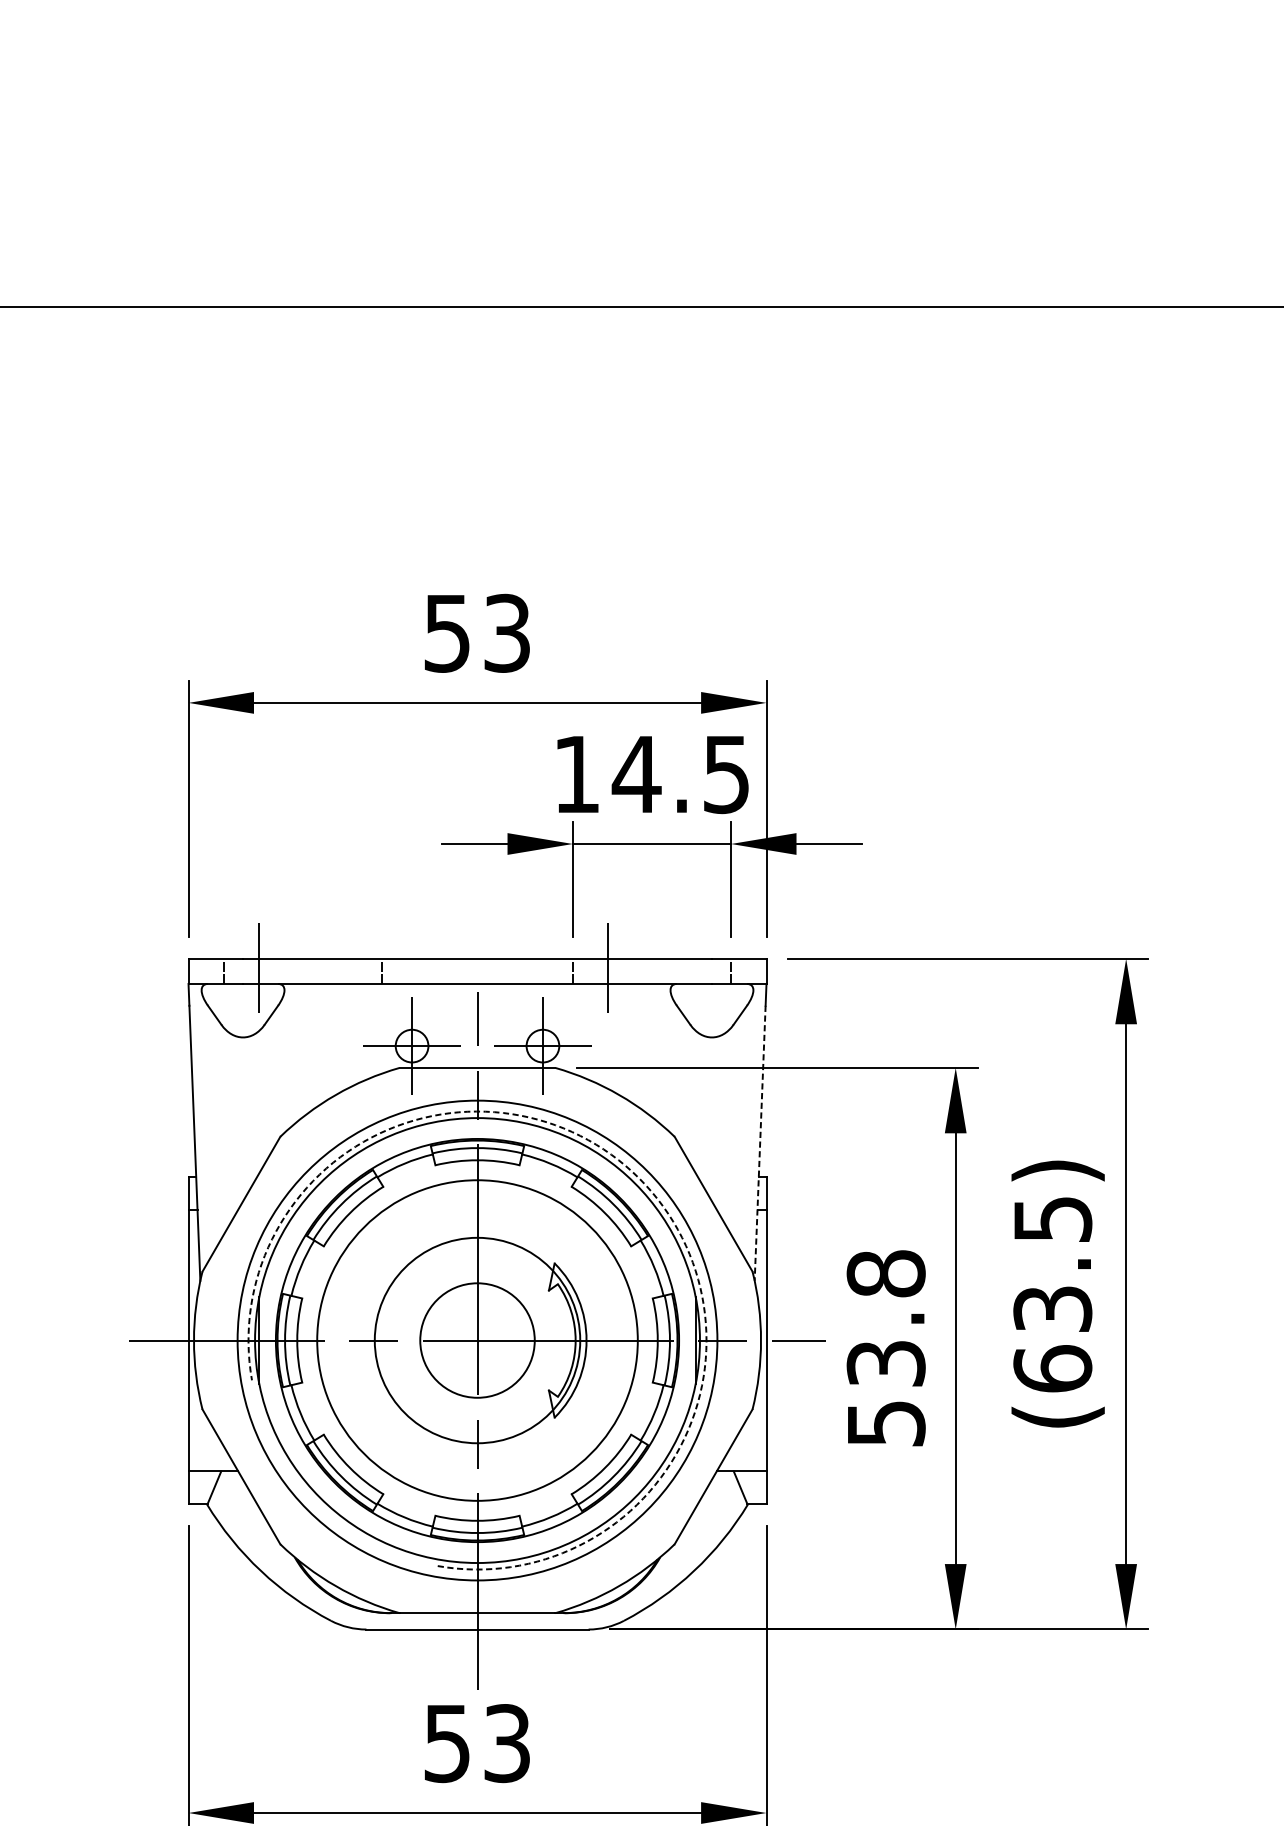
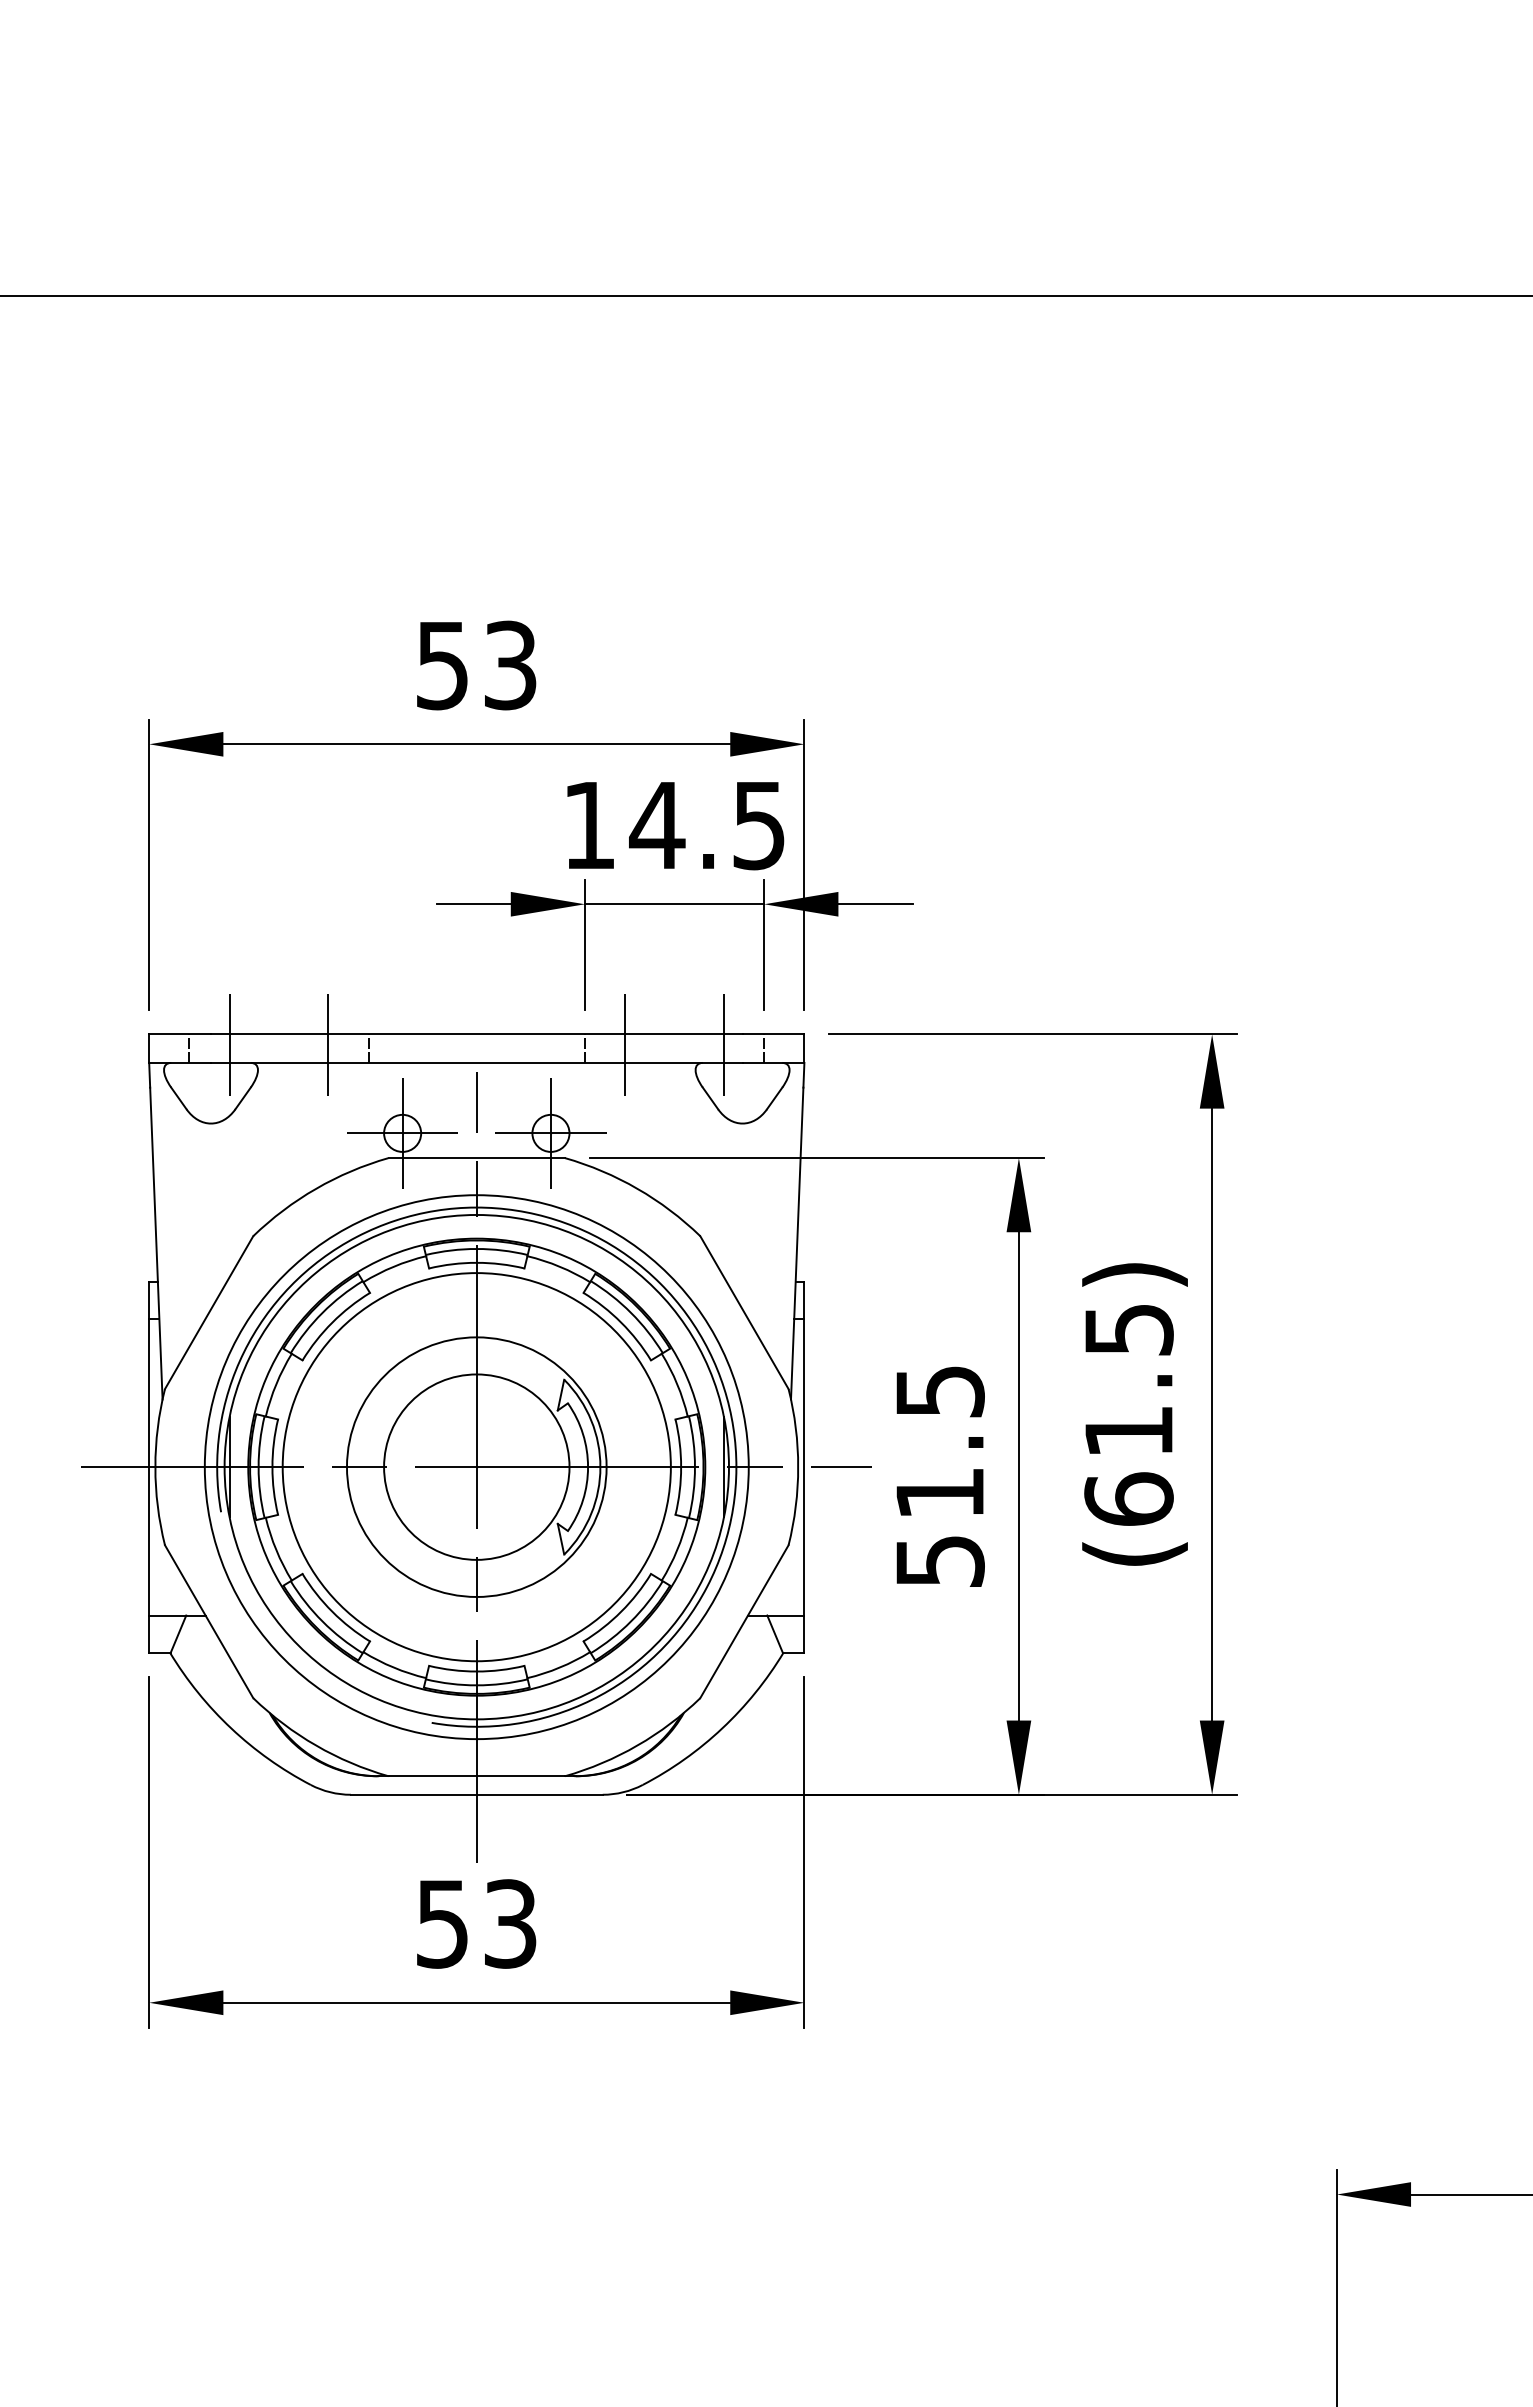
line: (346, 967) -> (328, 1044), added
line: (696, 967) -> (724, 1044), added
line: (760, 1144) -> (797, 1244), dashed -> solid
arc: (639, 1178) -> (660, 1283), dashed -> solid
text: (1052, 1309) -> (1128, 1431), (63.5) -> (61.5)
text: (885, 1317) -> (939, 1441), 53.8 -> 51.5
circle: (477, 1339) -> (476, 1466), size x0.71
circle: (477, 1339) -> (476, 1466), size x1.43
circle: (477, 1340) -> (476, 1467), size x1.67

